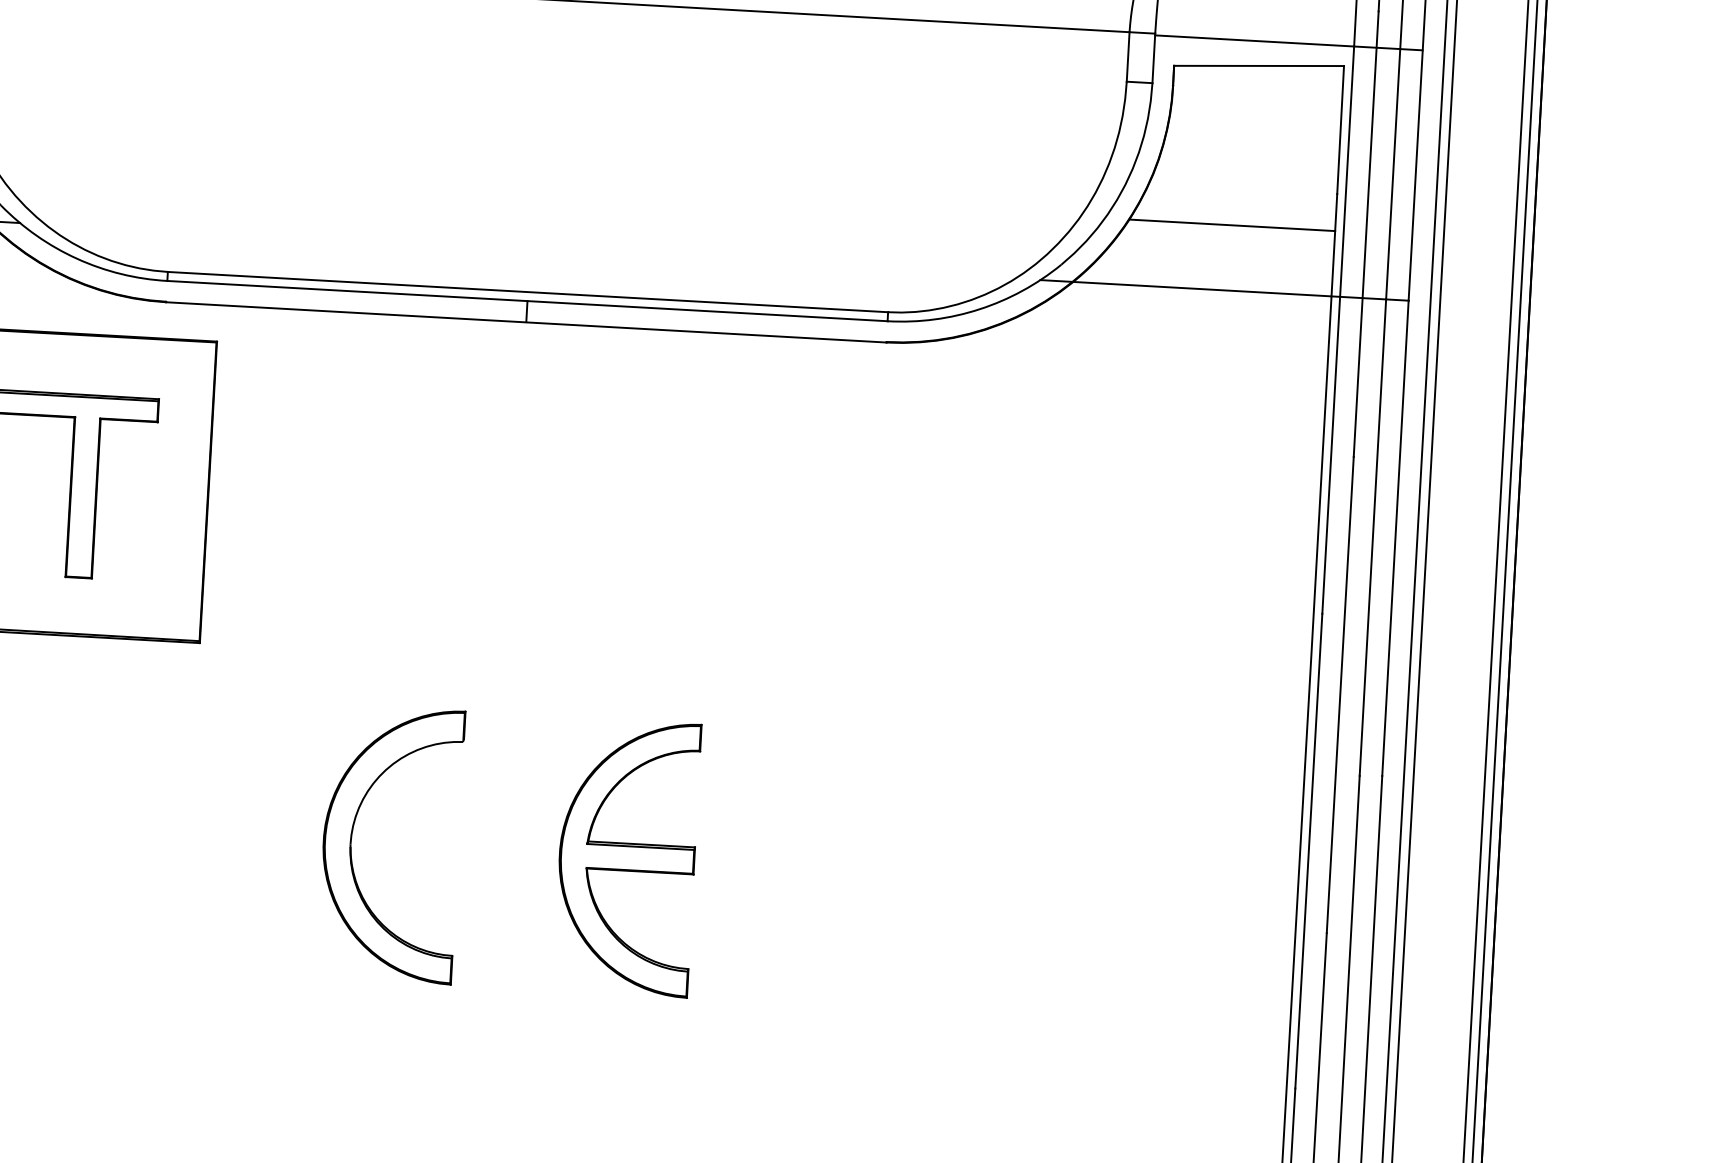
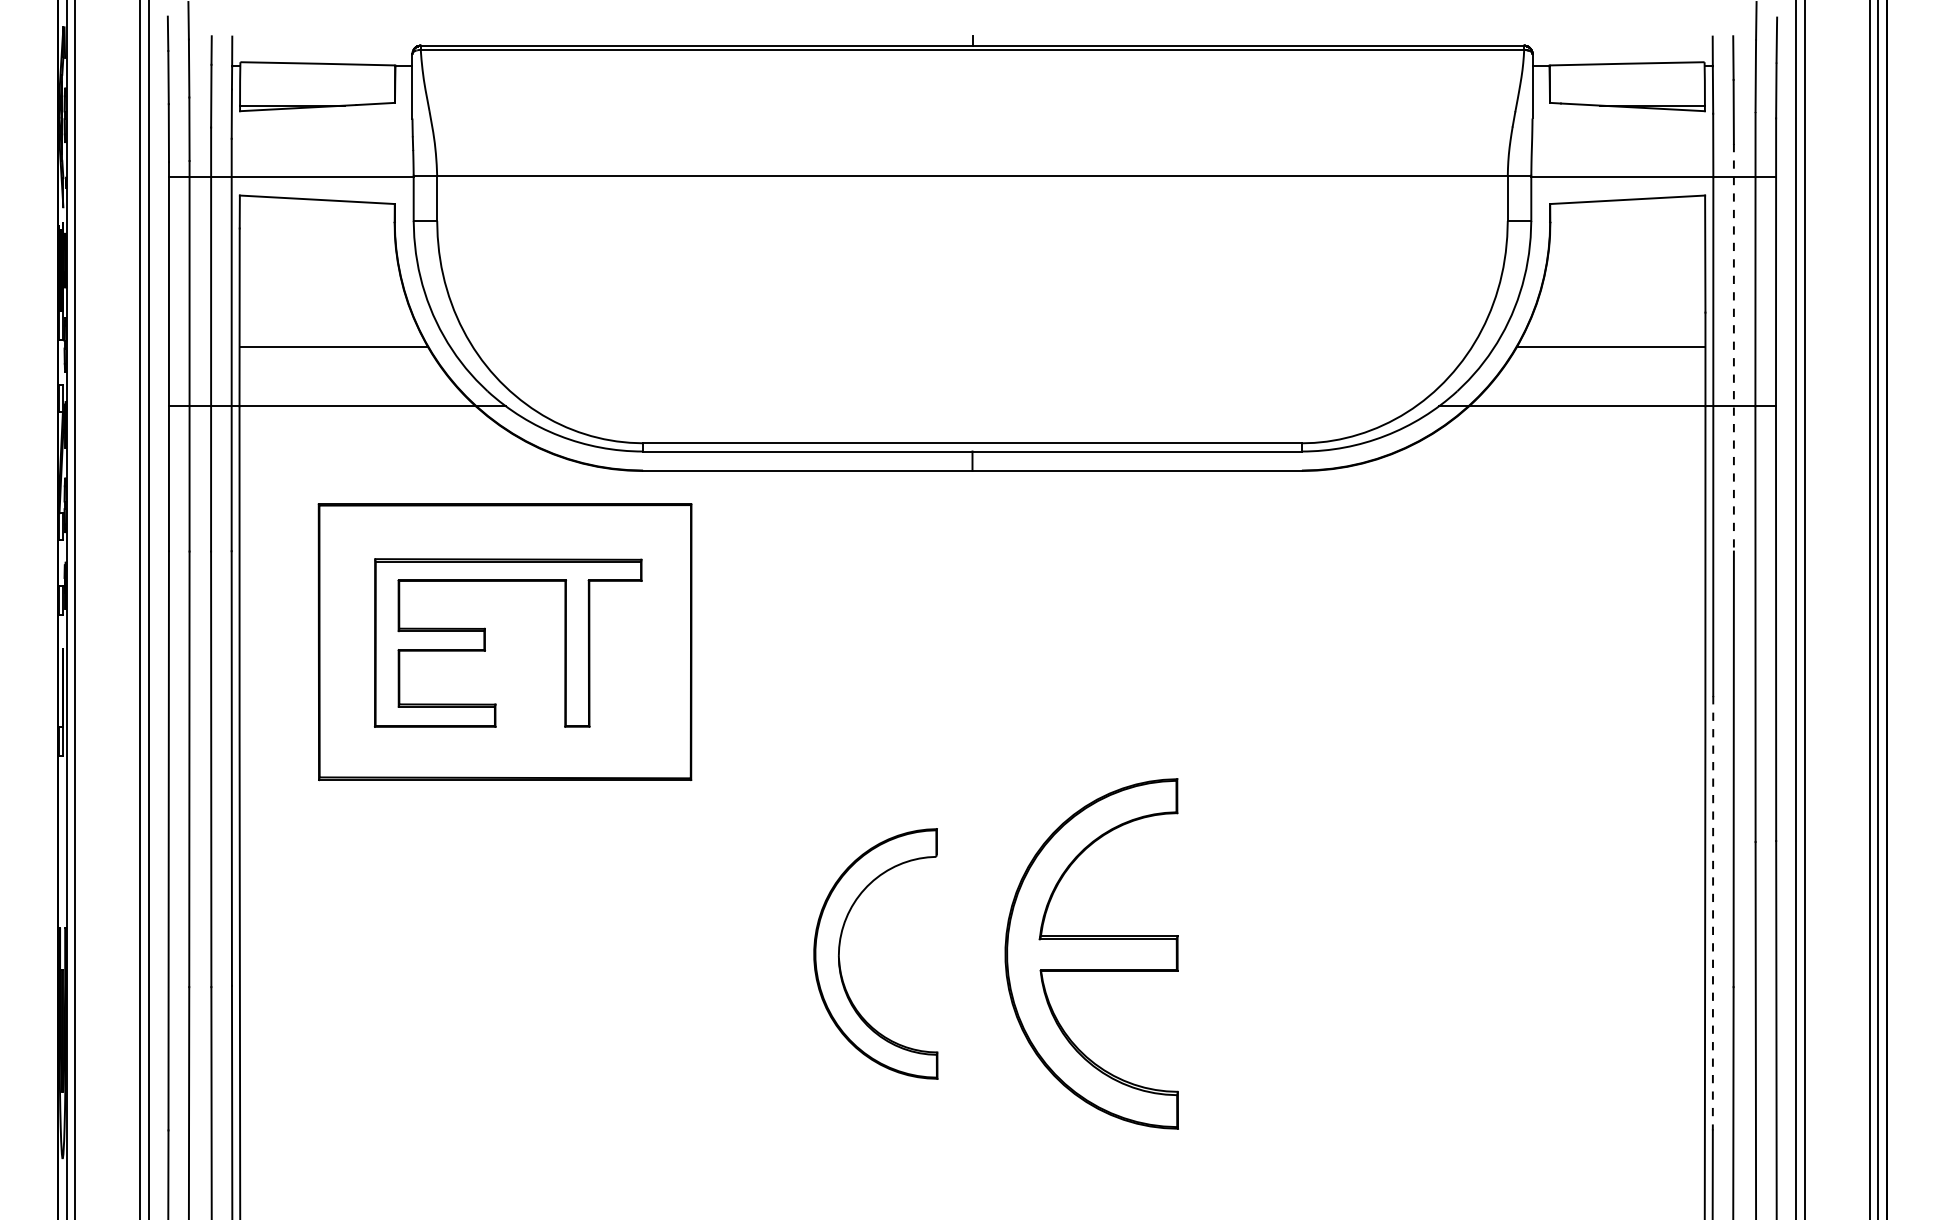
line: (1365, 233) -> (1733, 347), solid -> dashed
line: (1309, 851) -> (1713, 913), solid -> dashed
part: (626, 857) -> (1091, 953), size x1.4

